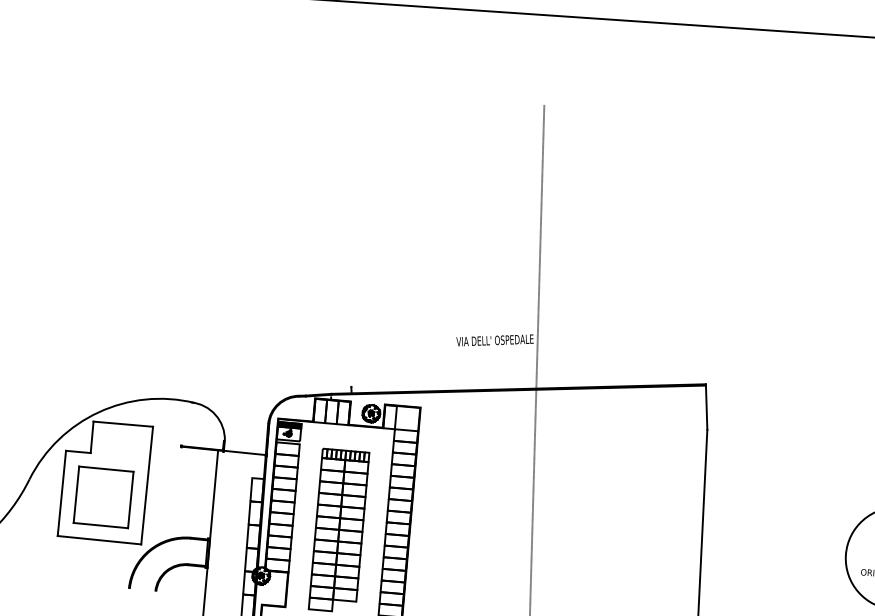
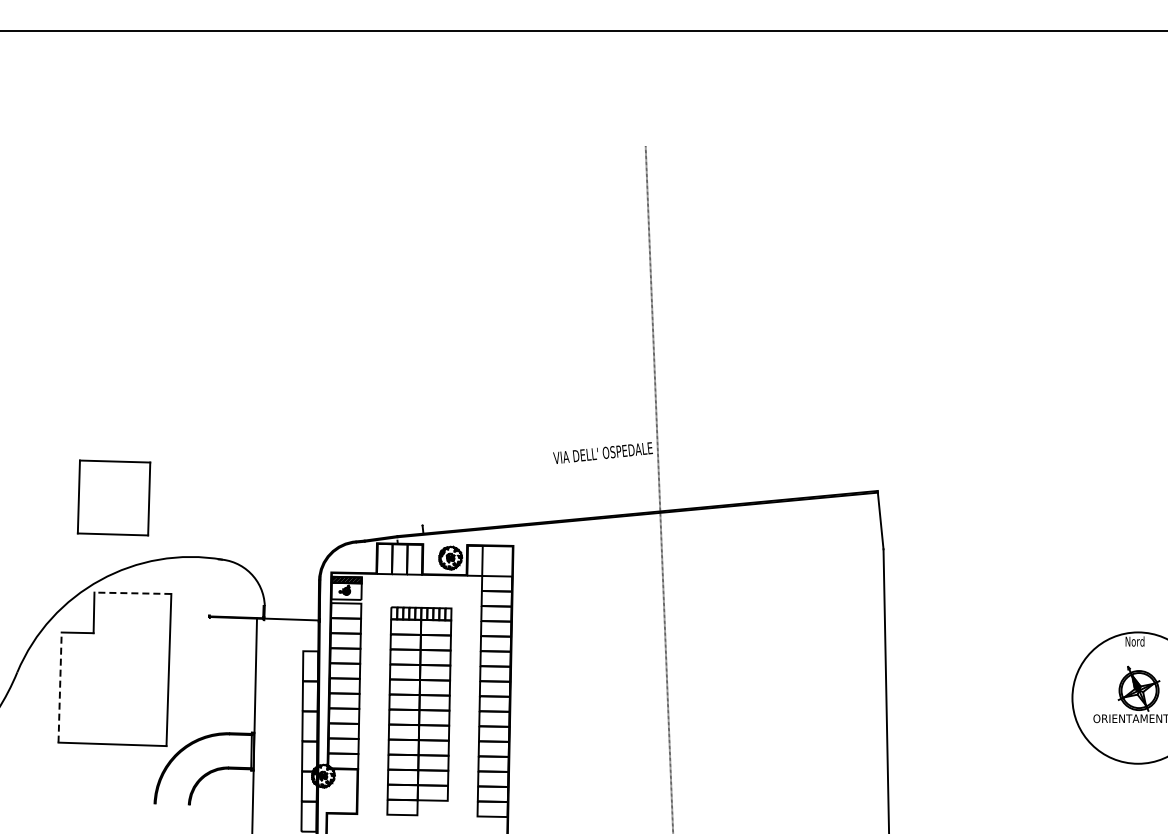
line: (122, 424) -> (132, 593), solid -> dashed
line: (62, 493) -> (60, 687), solid -> dashed
part: (103, 496) -> (113, 497), moved

